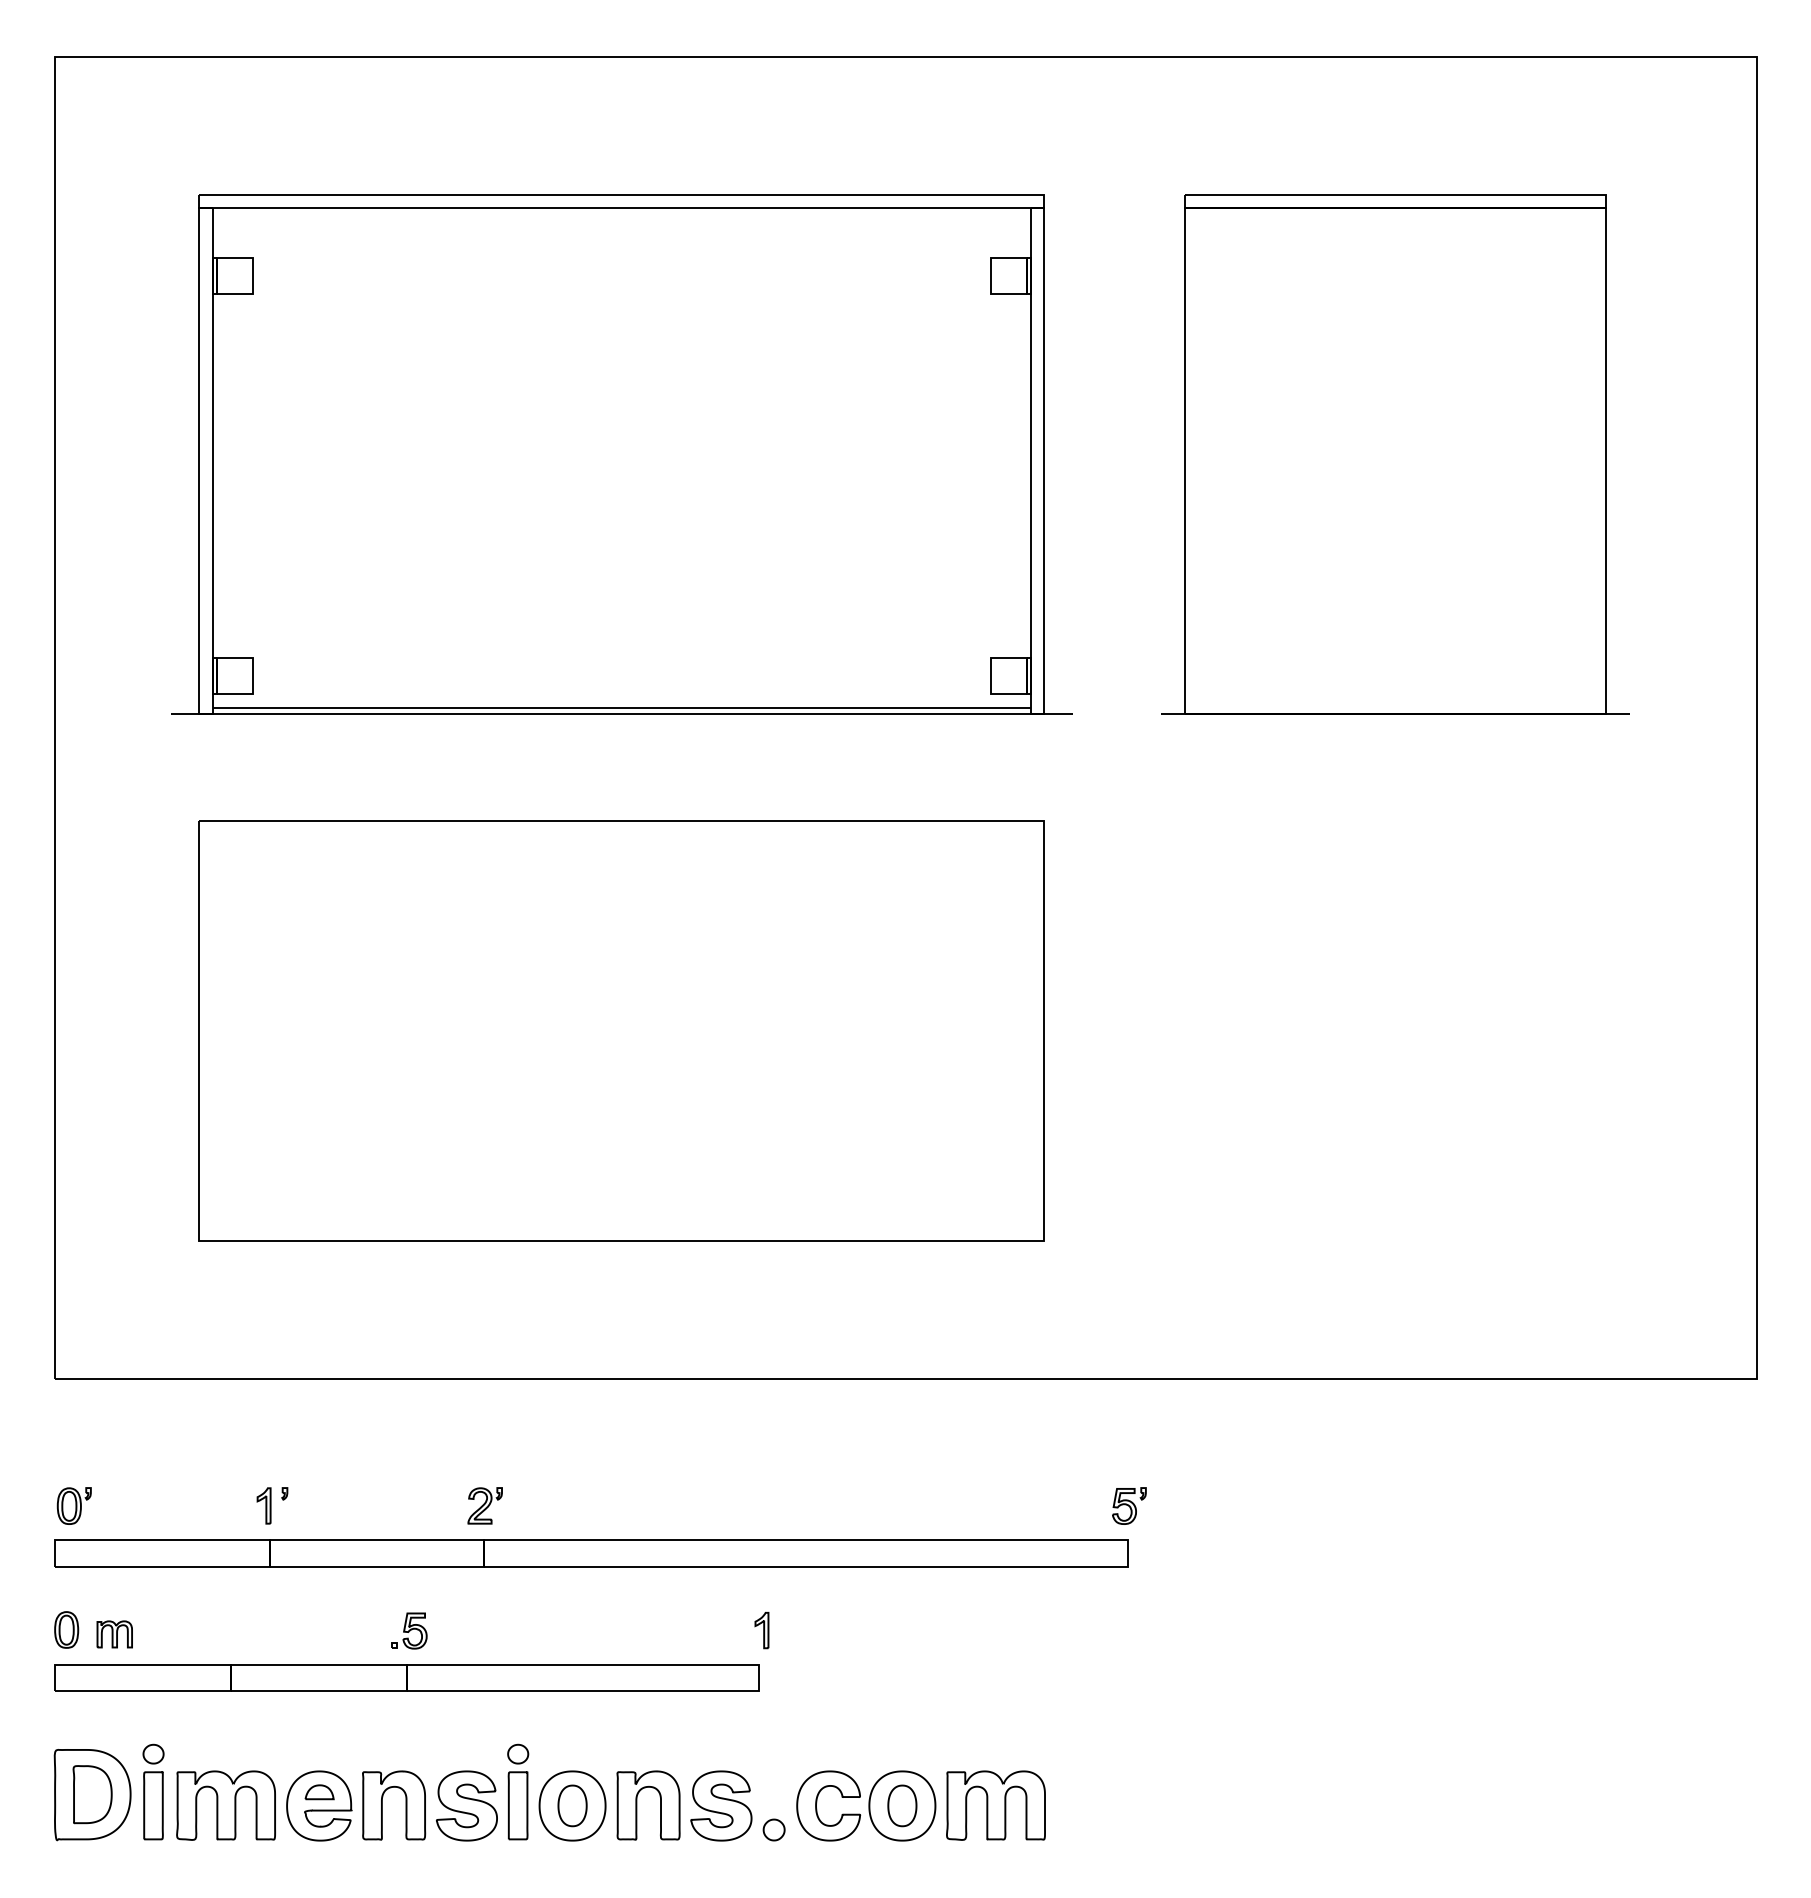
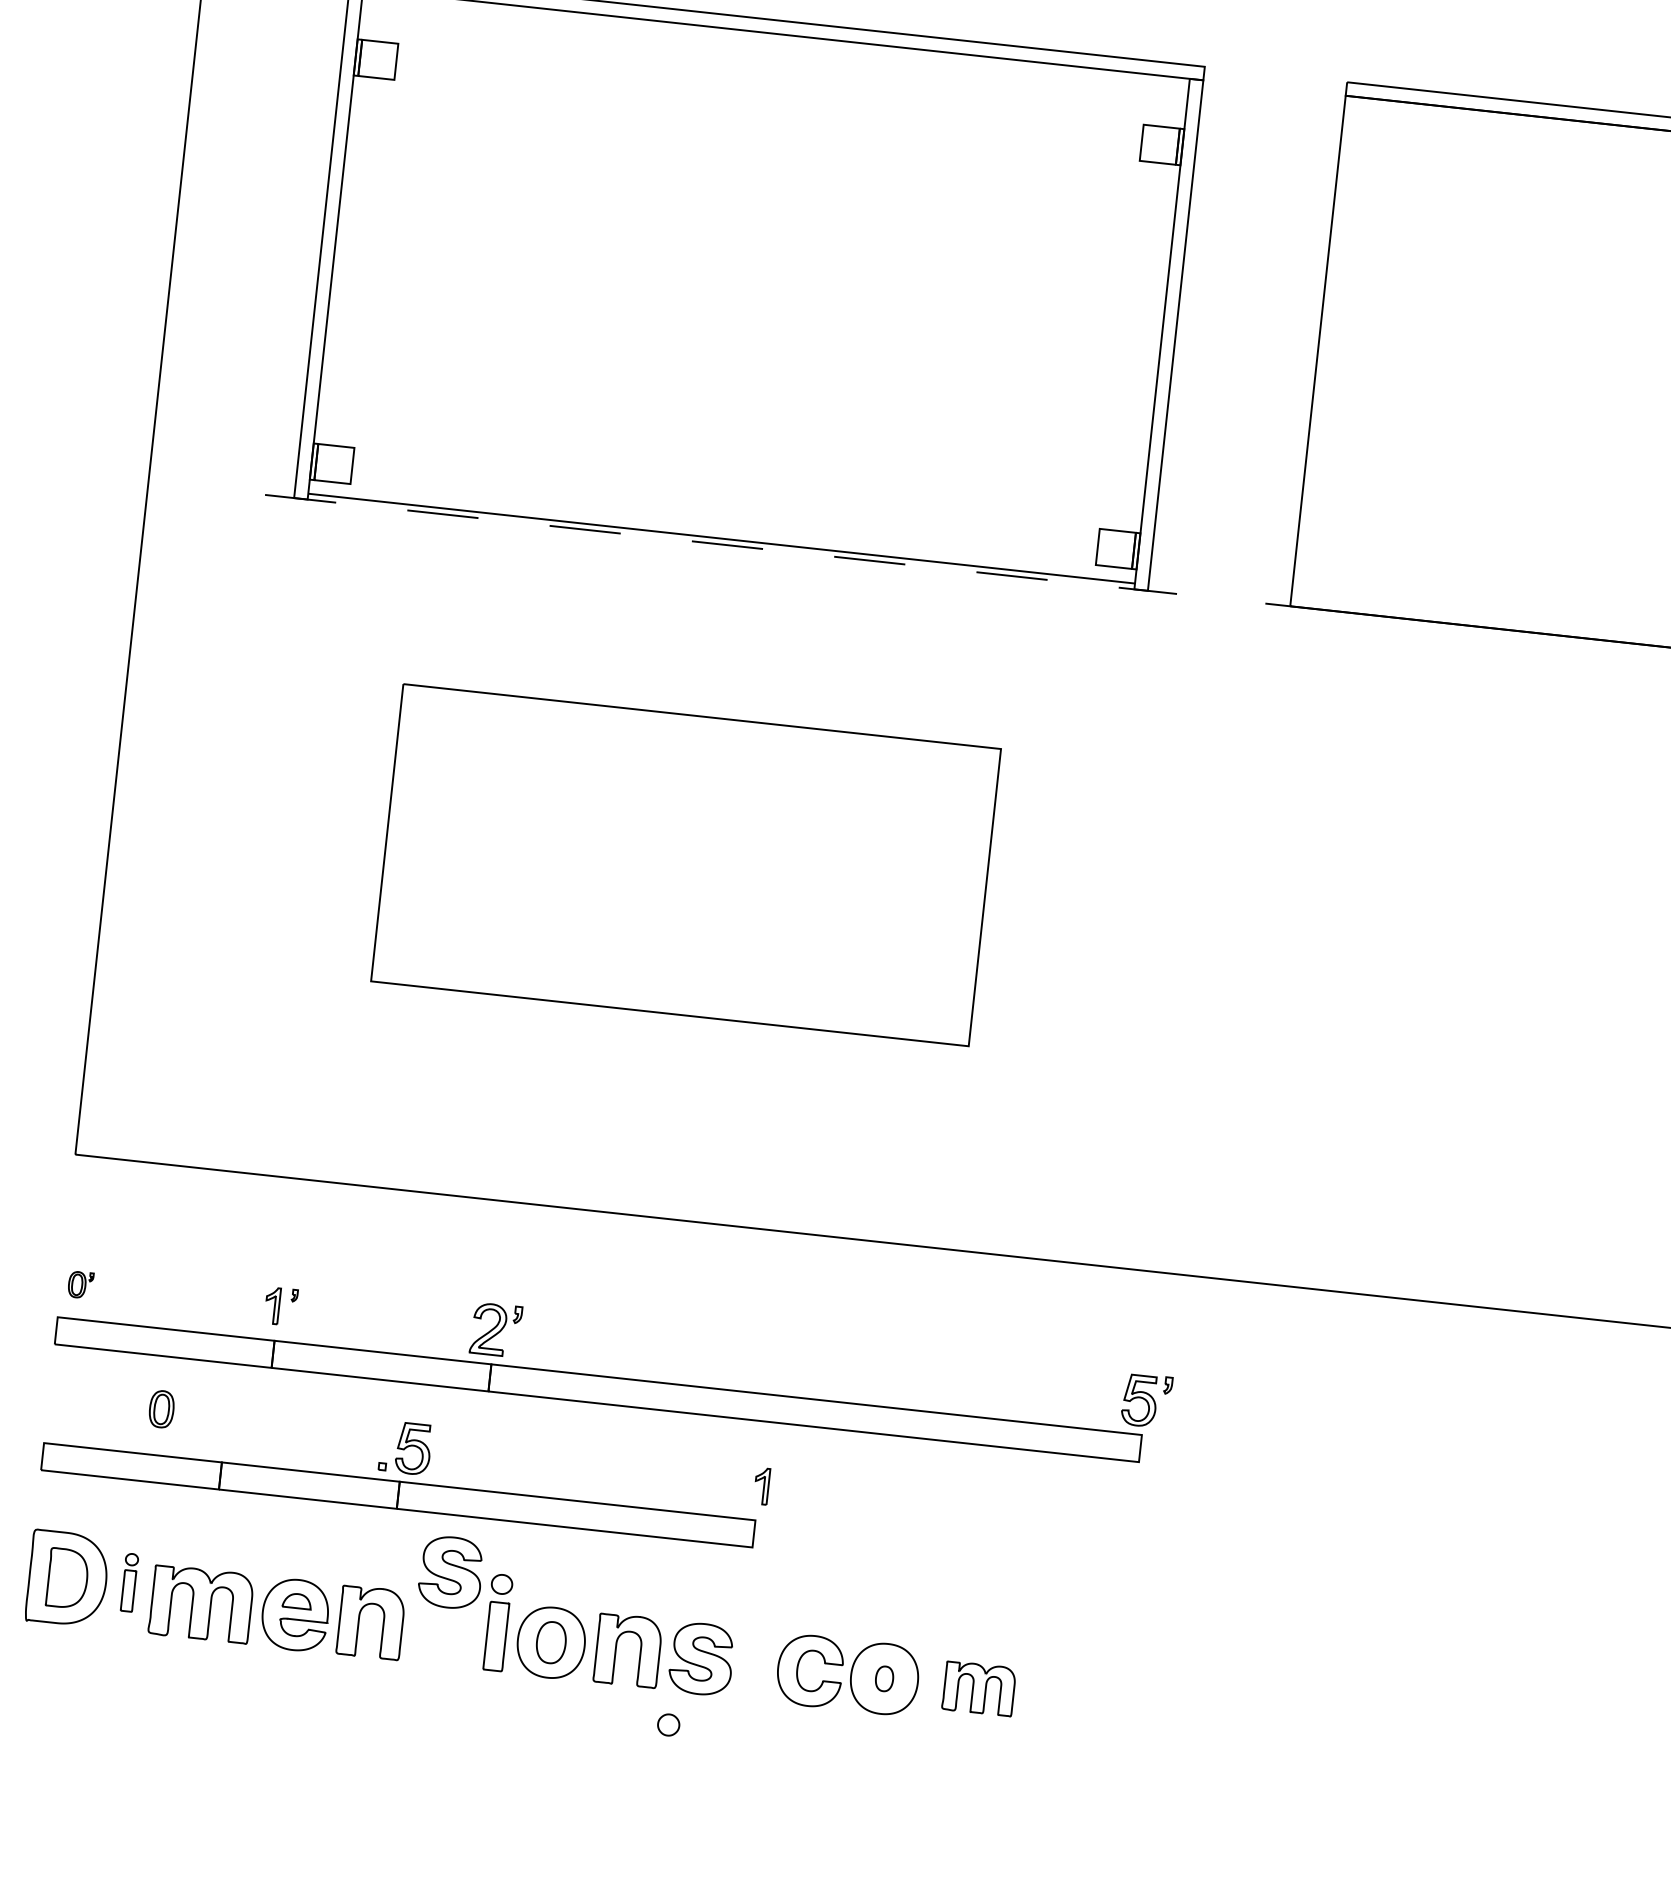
line: (622, 713) -> (721, 544), solid -> dashed
part: (621, 1030) -> (685, 864), size x0.7
part: (73, 1505) -> (80, 1284), size x0.7
part: (484, 1505) -> (495, 1329), size x1.4
part: (1129, 1505) -> (1146, 1400), size x1.4
part: (66, 1629) -> (161, 1408), moved
part: (409, 1630) -> (405, 1447), size x1.4
part: (114, 1634) -> (107, 1419), removed
part: (153, 1791) -> (129, 1582), size x0.6
part: (466, 1805) -> (450, 1572), moved
part: (902, 1805) -> (884, 1678), size x0.6
part: (995, 1805) -> (978, 1688), size x0.7
part: (773, 1829) -> (668, 1724), moved

